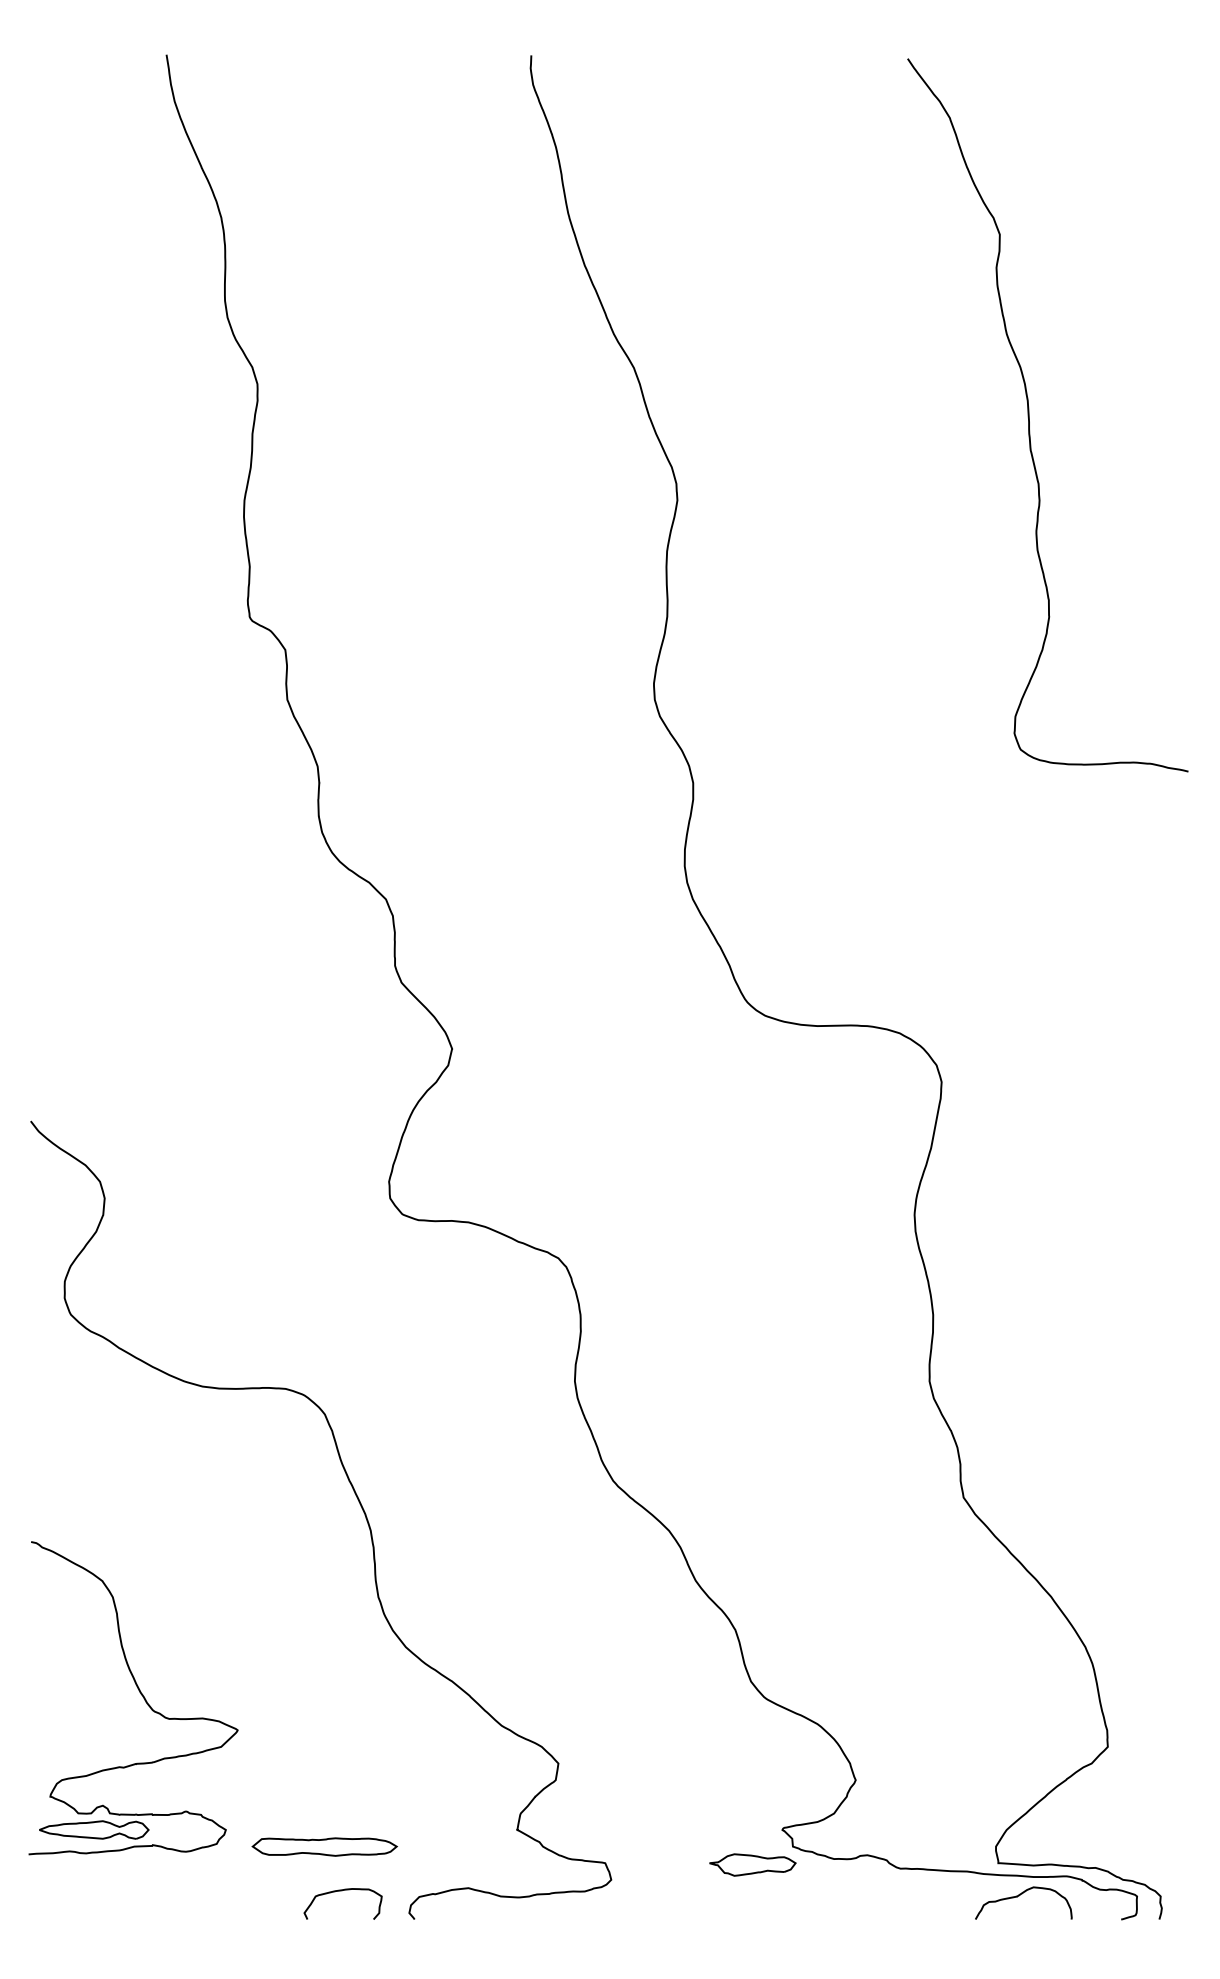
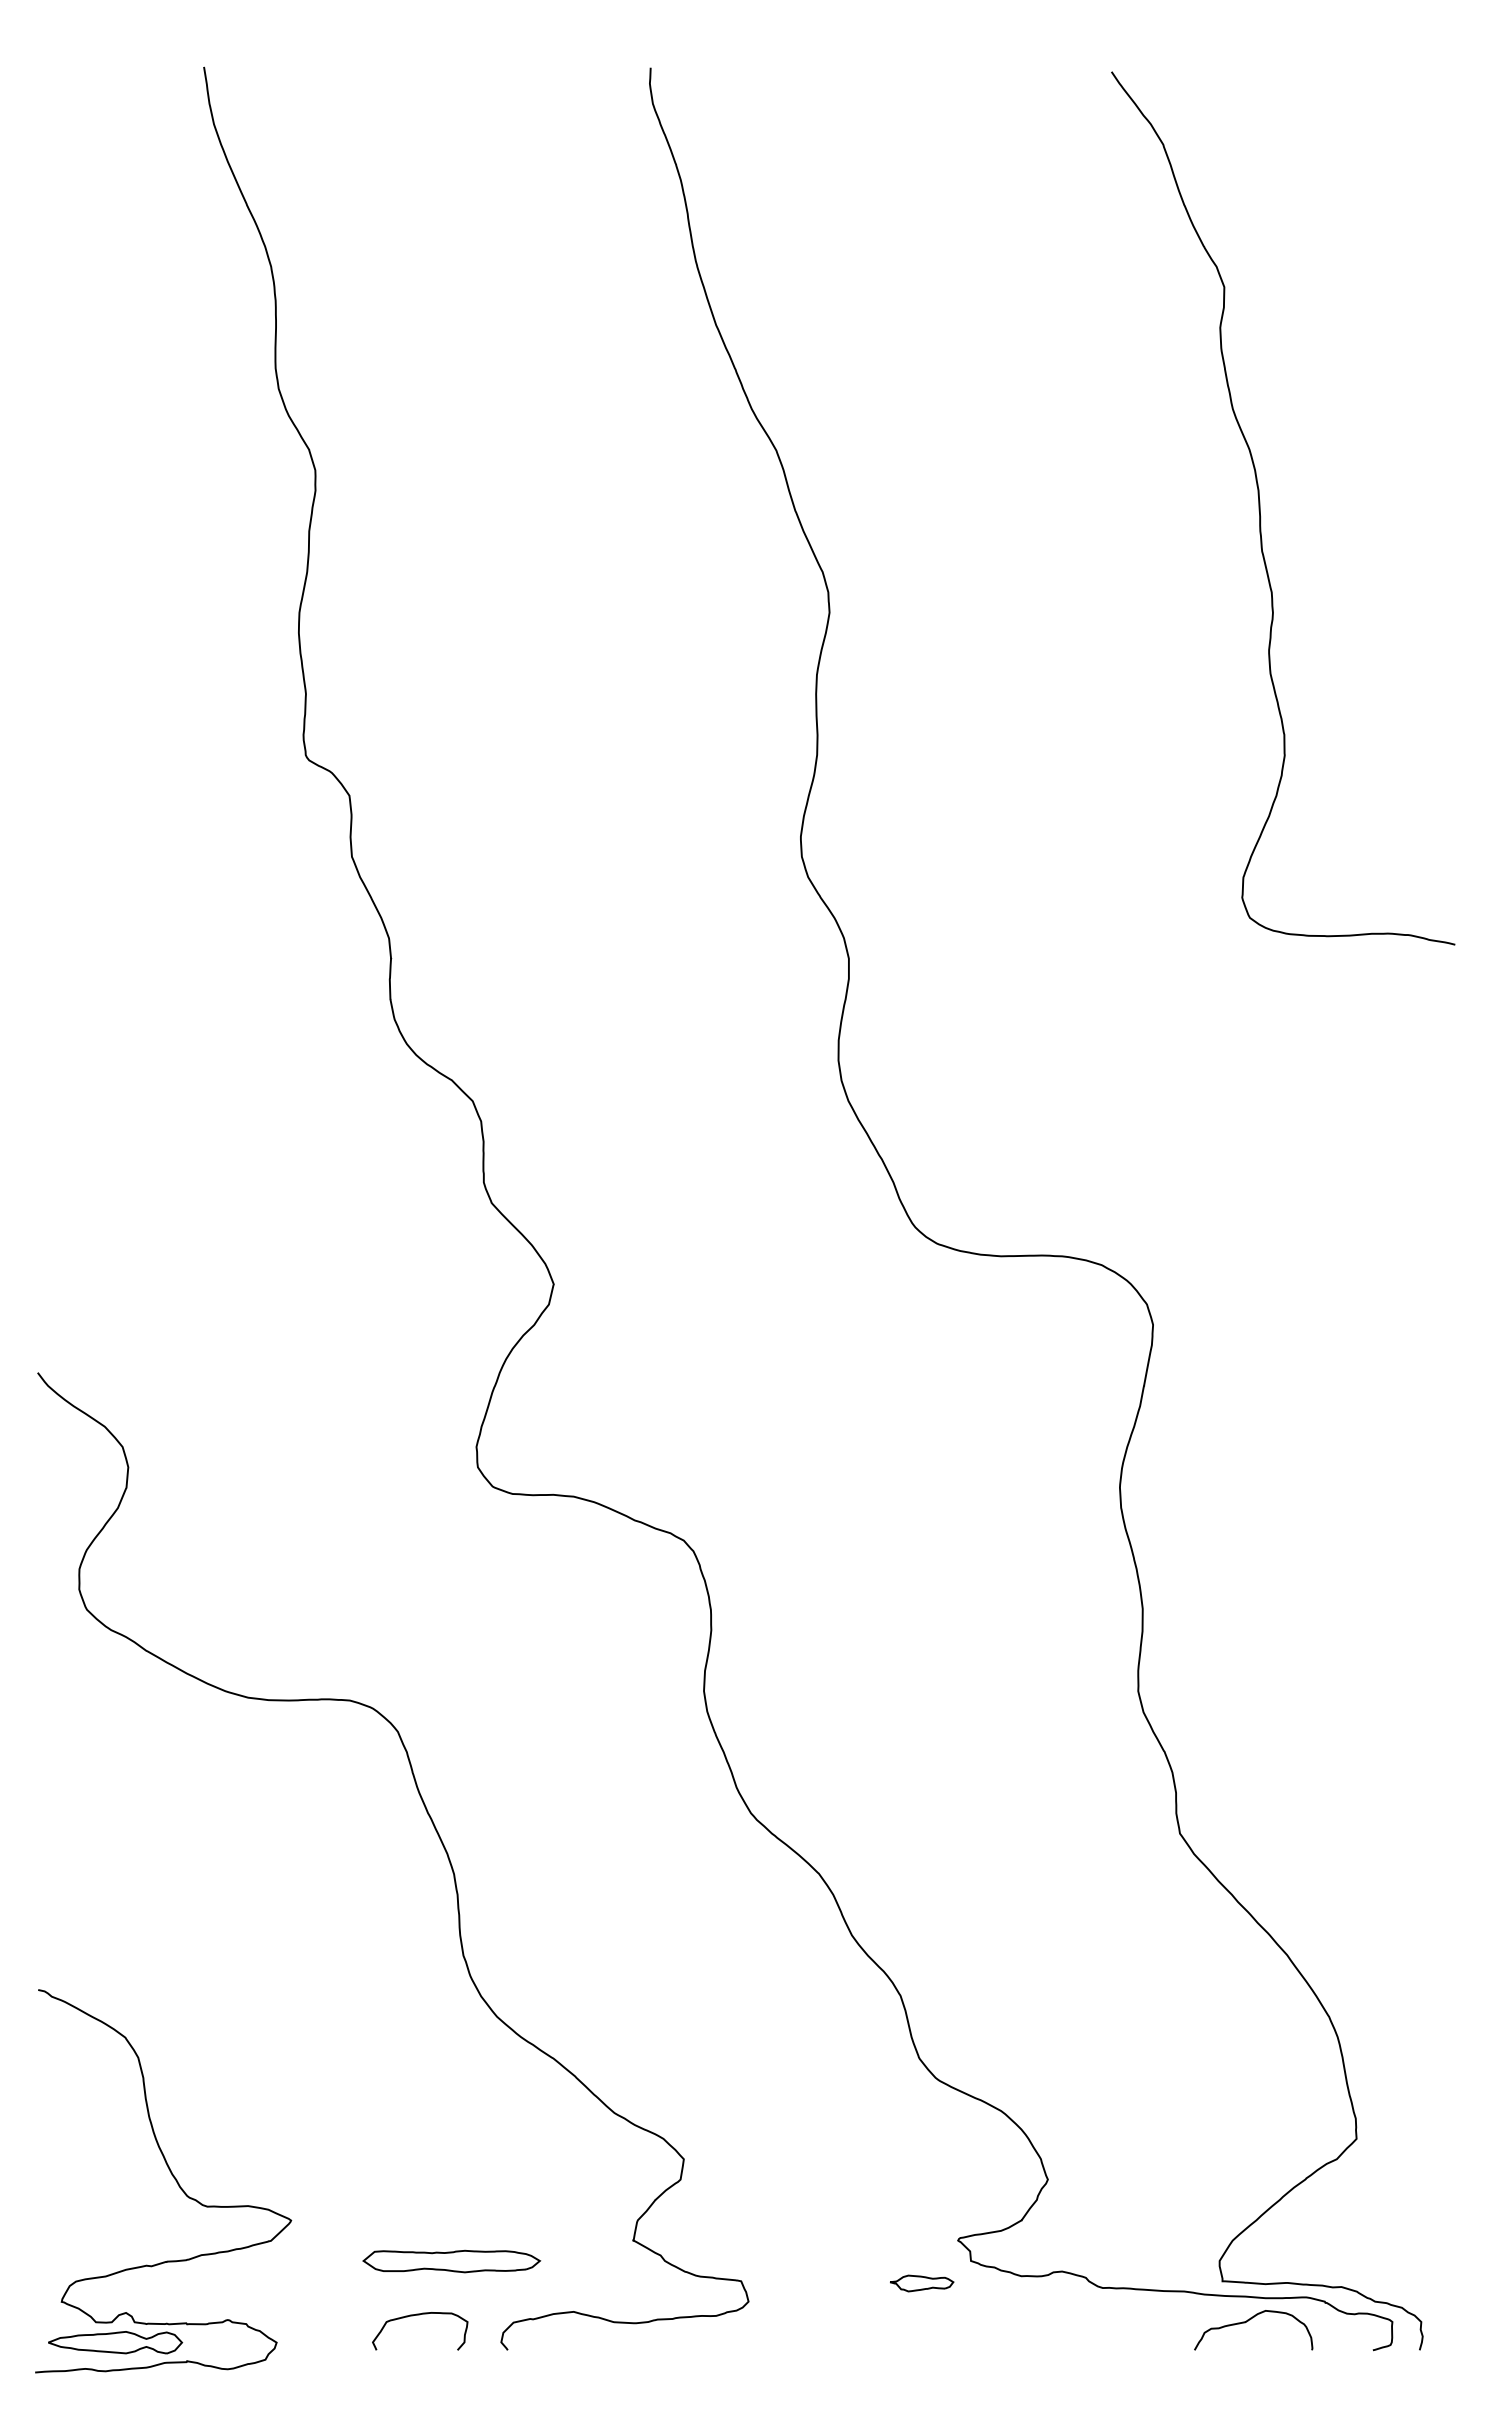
part: (139, 1693) -> (171, 2175), moved
part: (324, 1847) -> (451, 2261), moved
part: (752, 1865) -> (921, 2283), size x0.6

